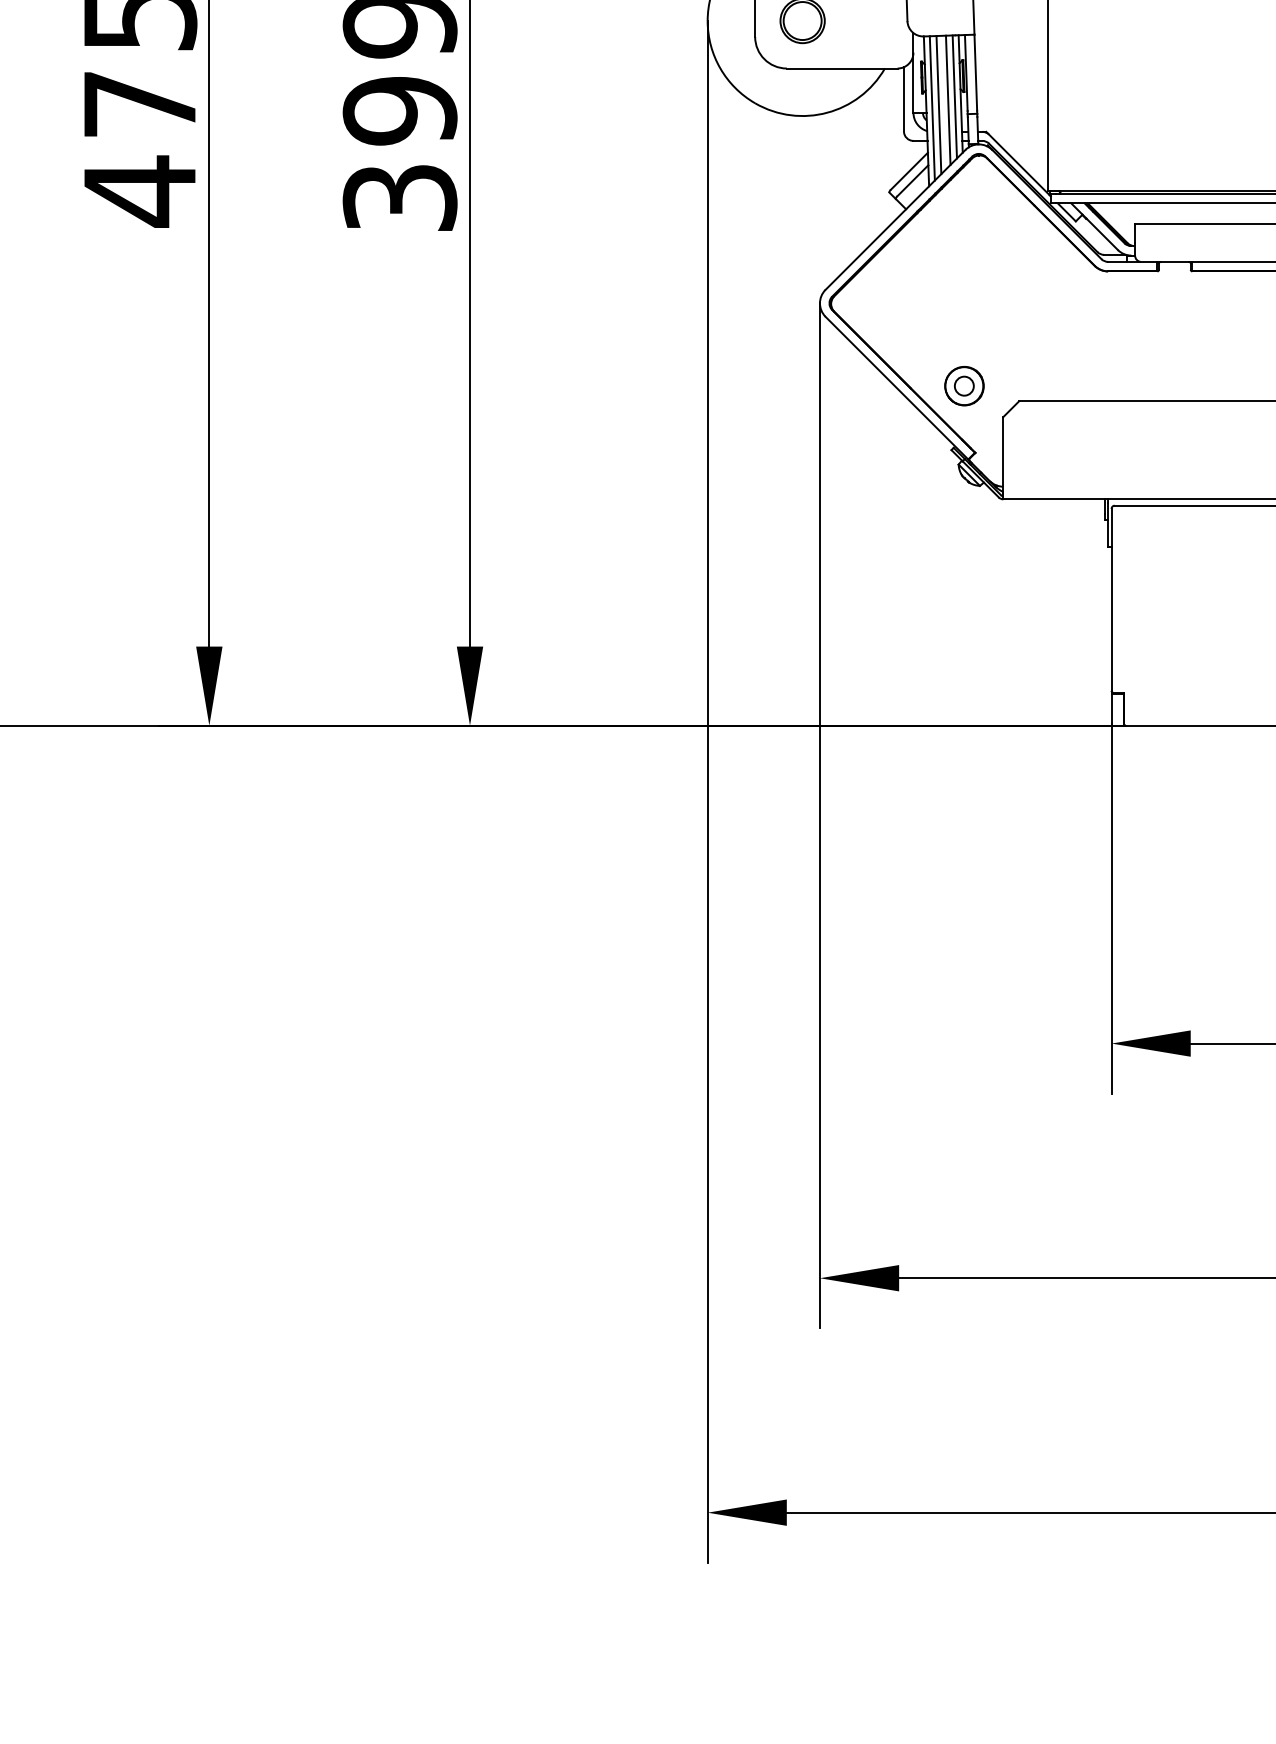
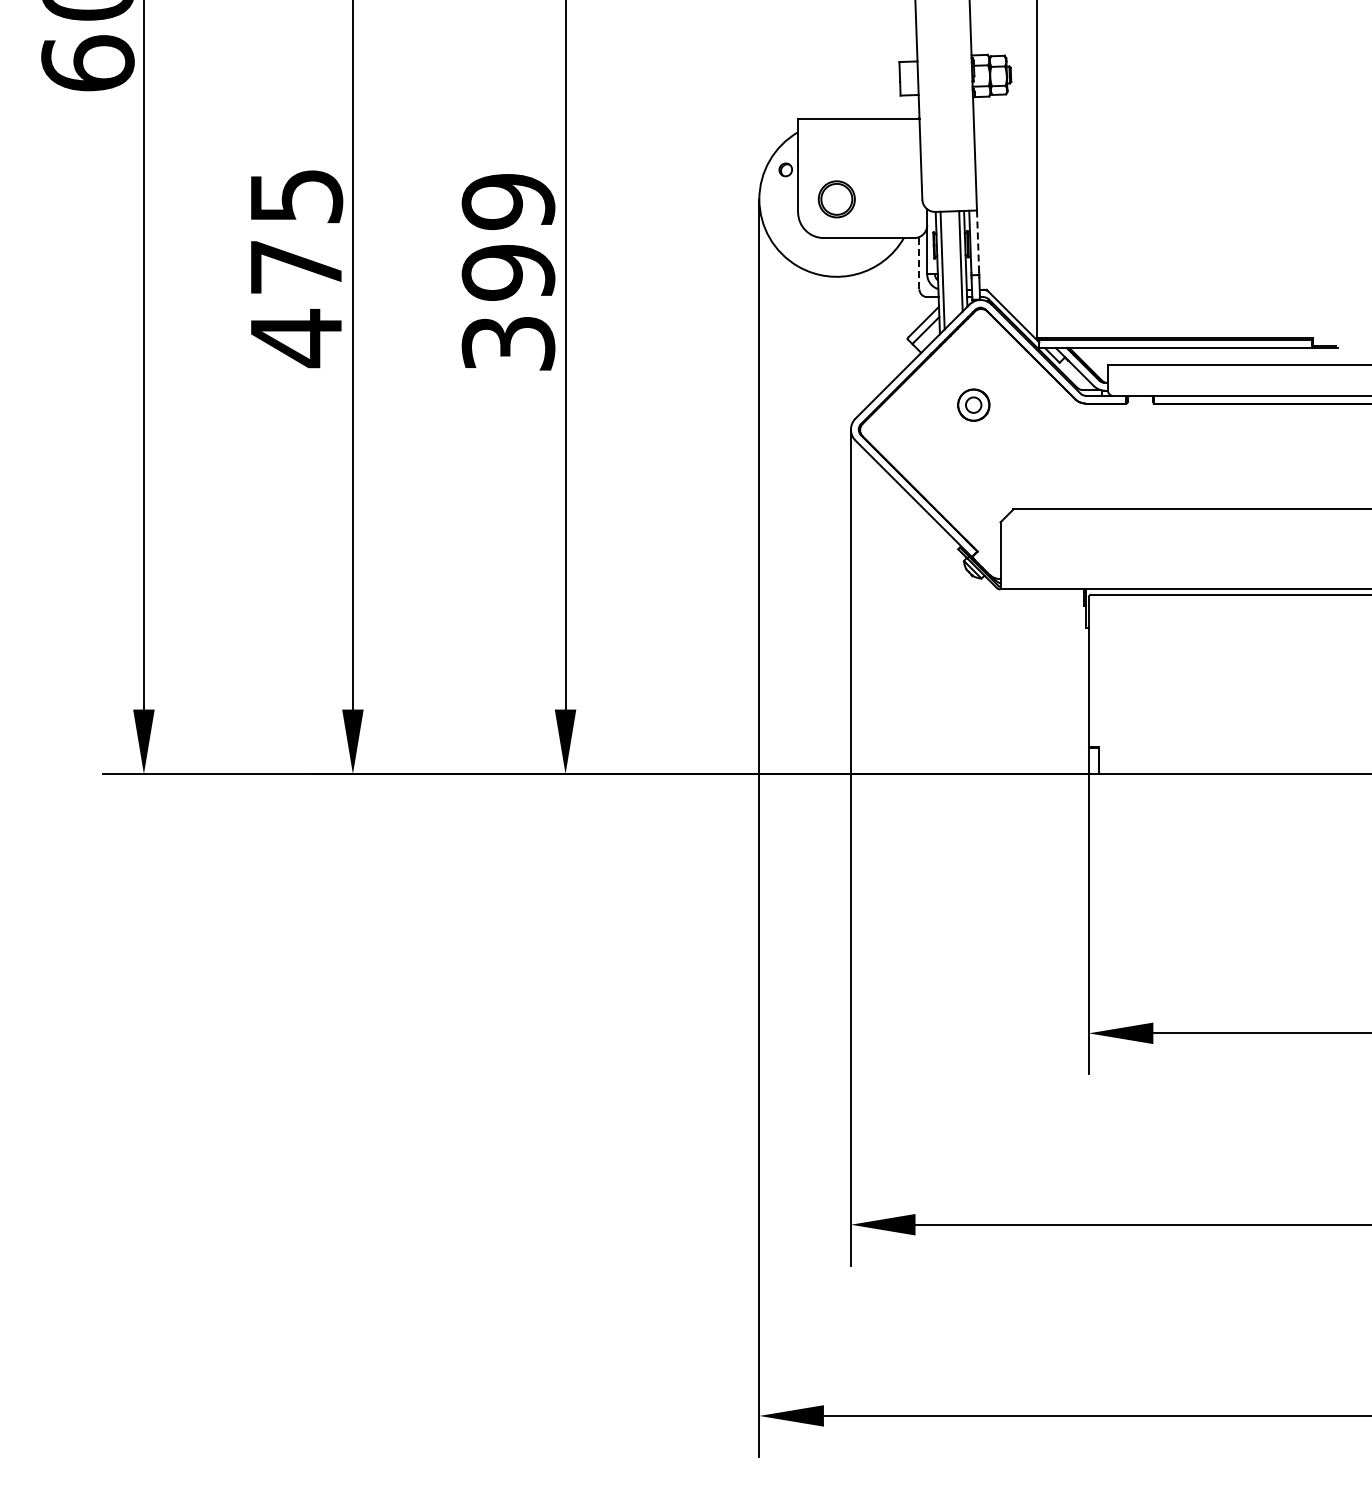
line: (976, 72) -> (978, 241), solid -> dashed
line: (904, 98) -> (919, 262), solid -> dashed
line: (948, 99) -> (955, 263), removed
line: (938, 104) -> (947, 267), removed
part: (964, 385) -> (973, 404), moved

